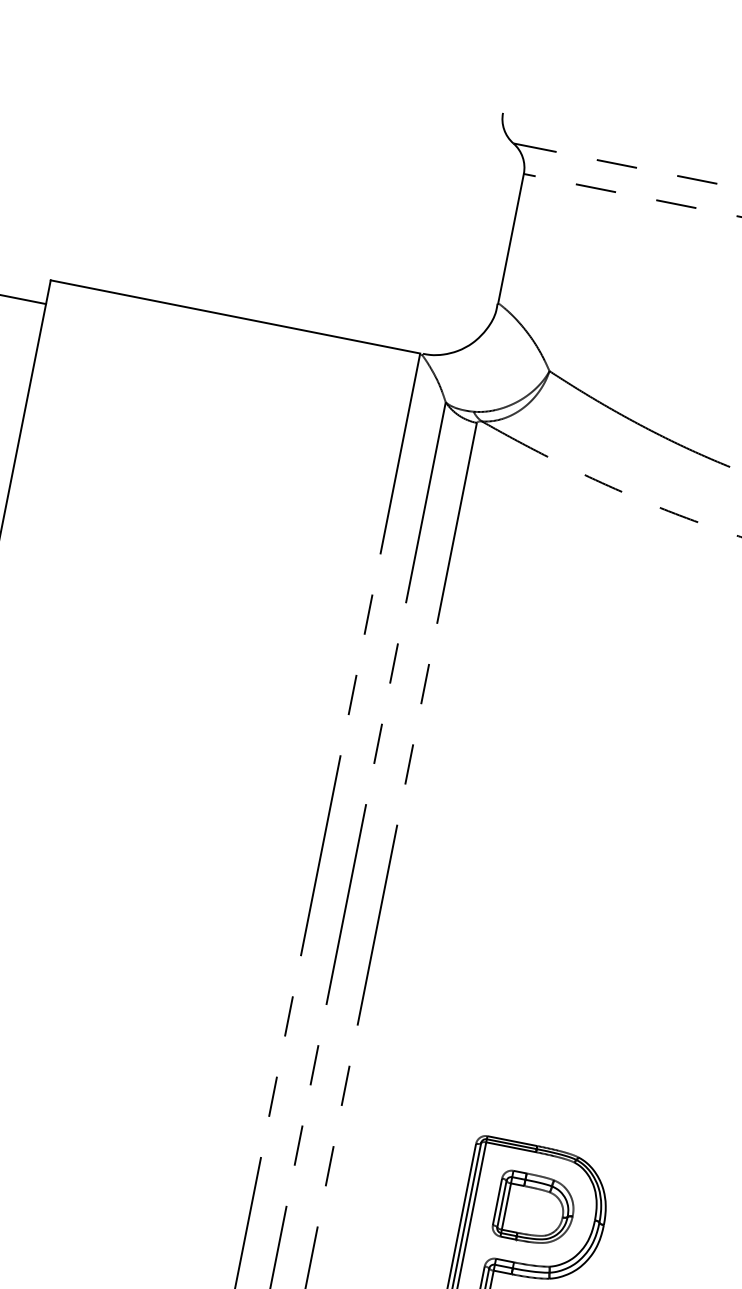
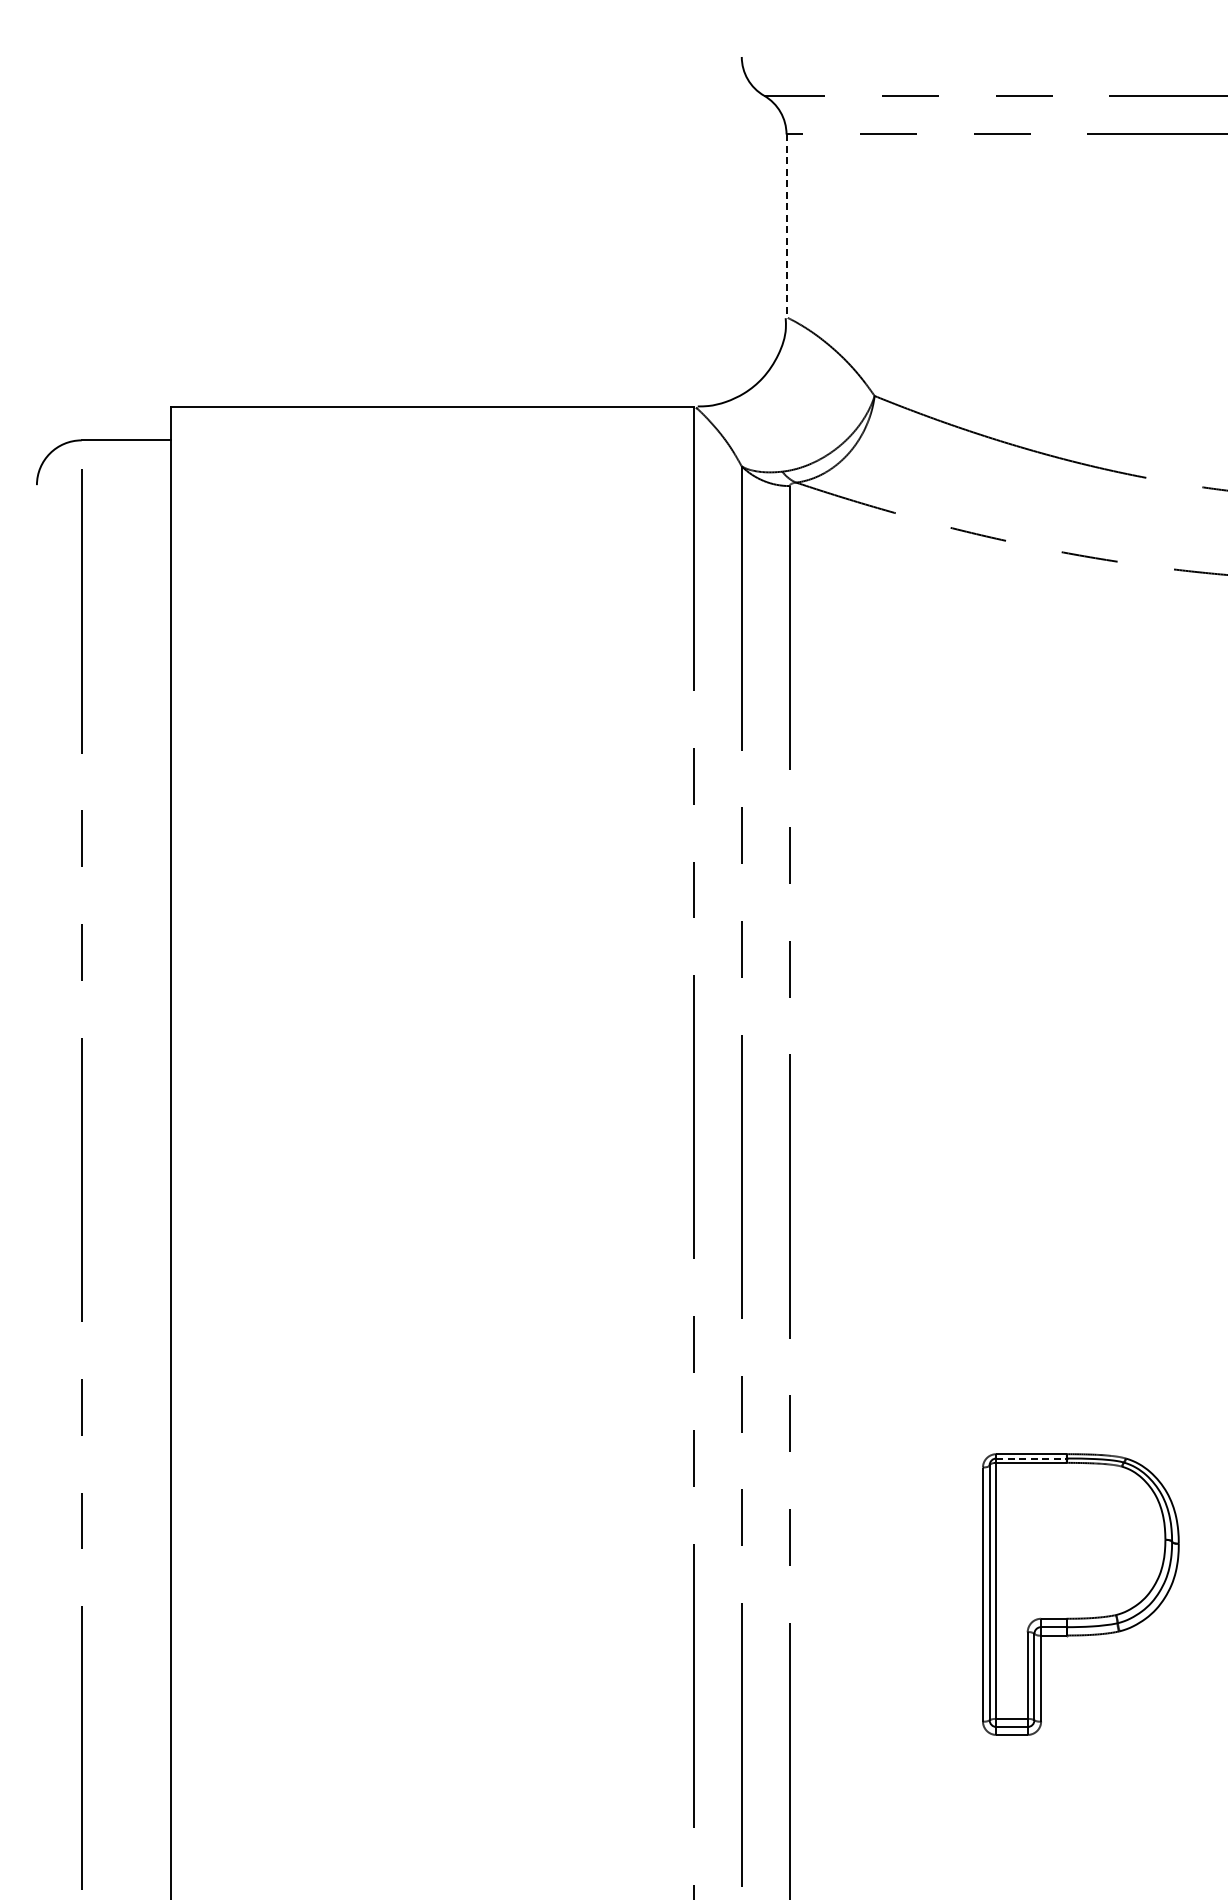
line: (510, 239) -> (786, 226), solid -> dashed
line: (512, 1144) -> (1032, 1458), solid -> dashed
part: (534, 1208) -> (1080, 1540), removed

